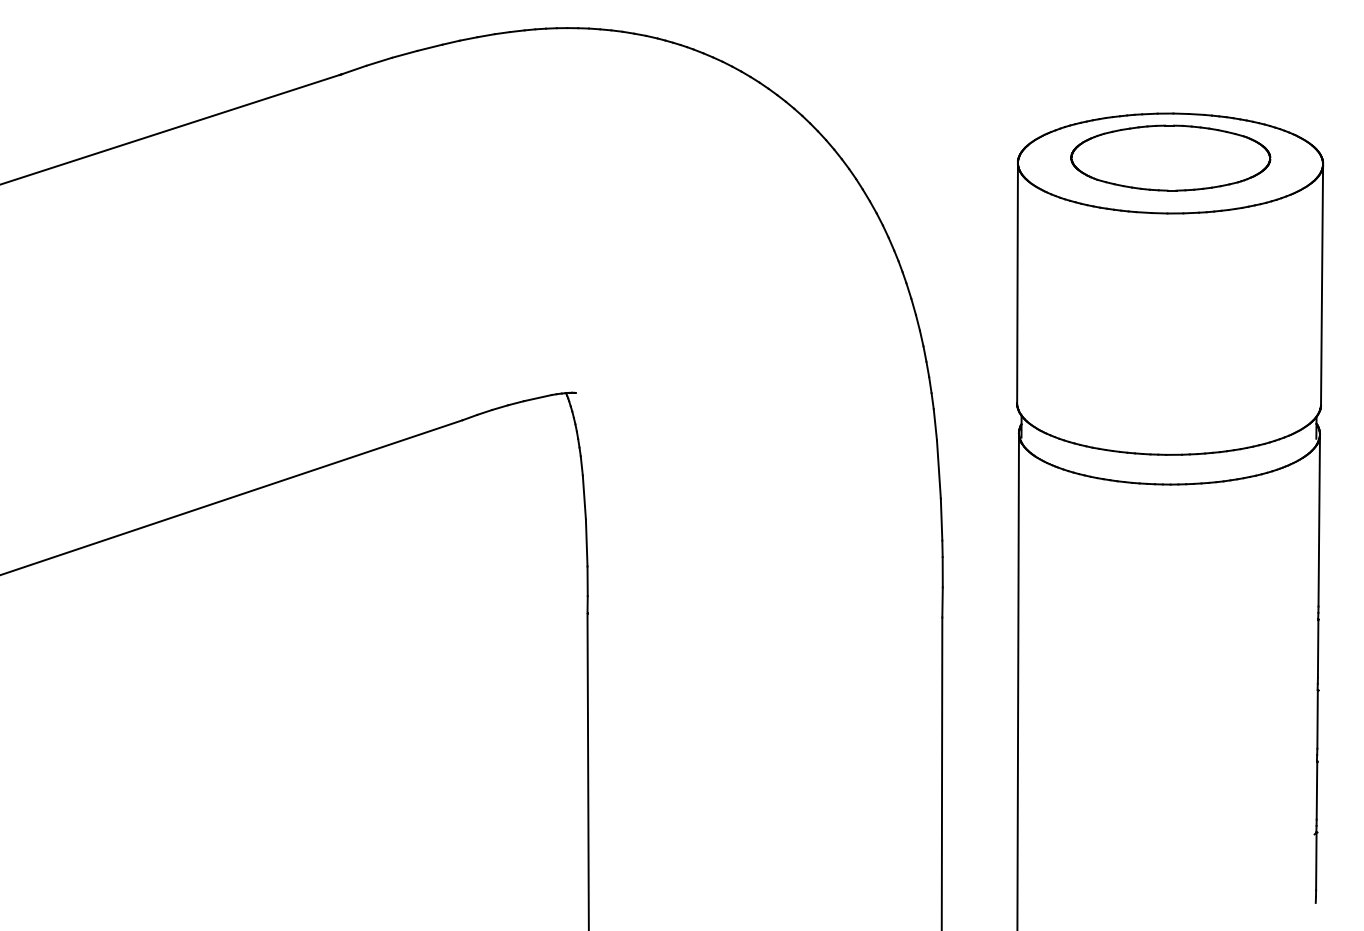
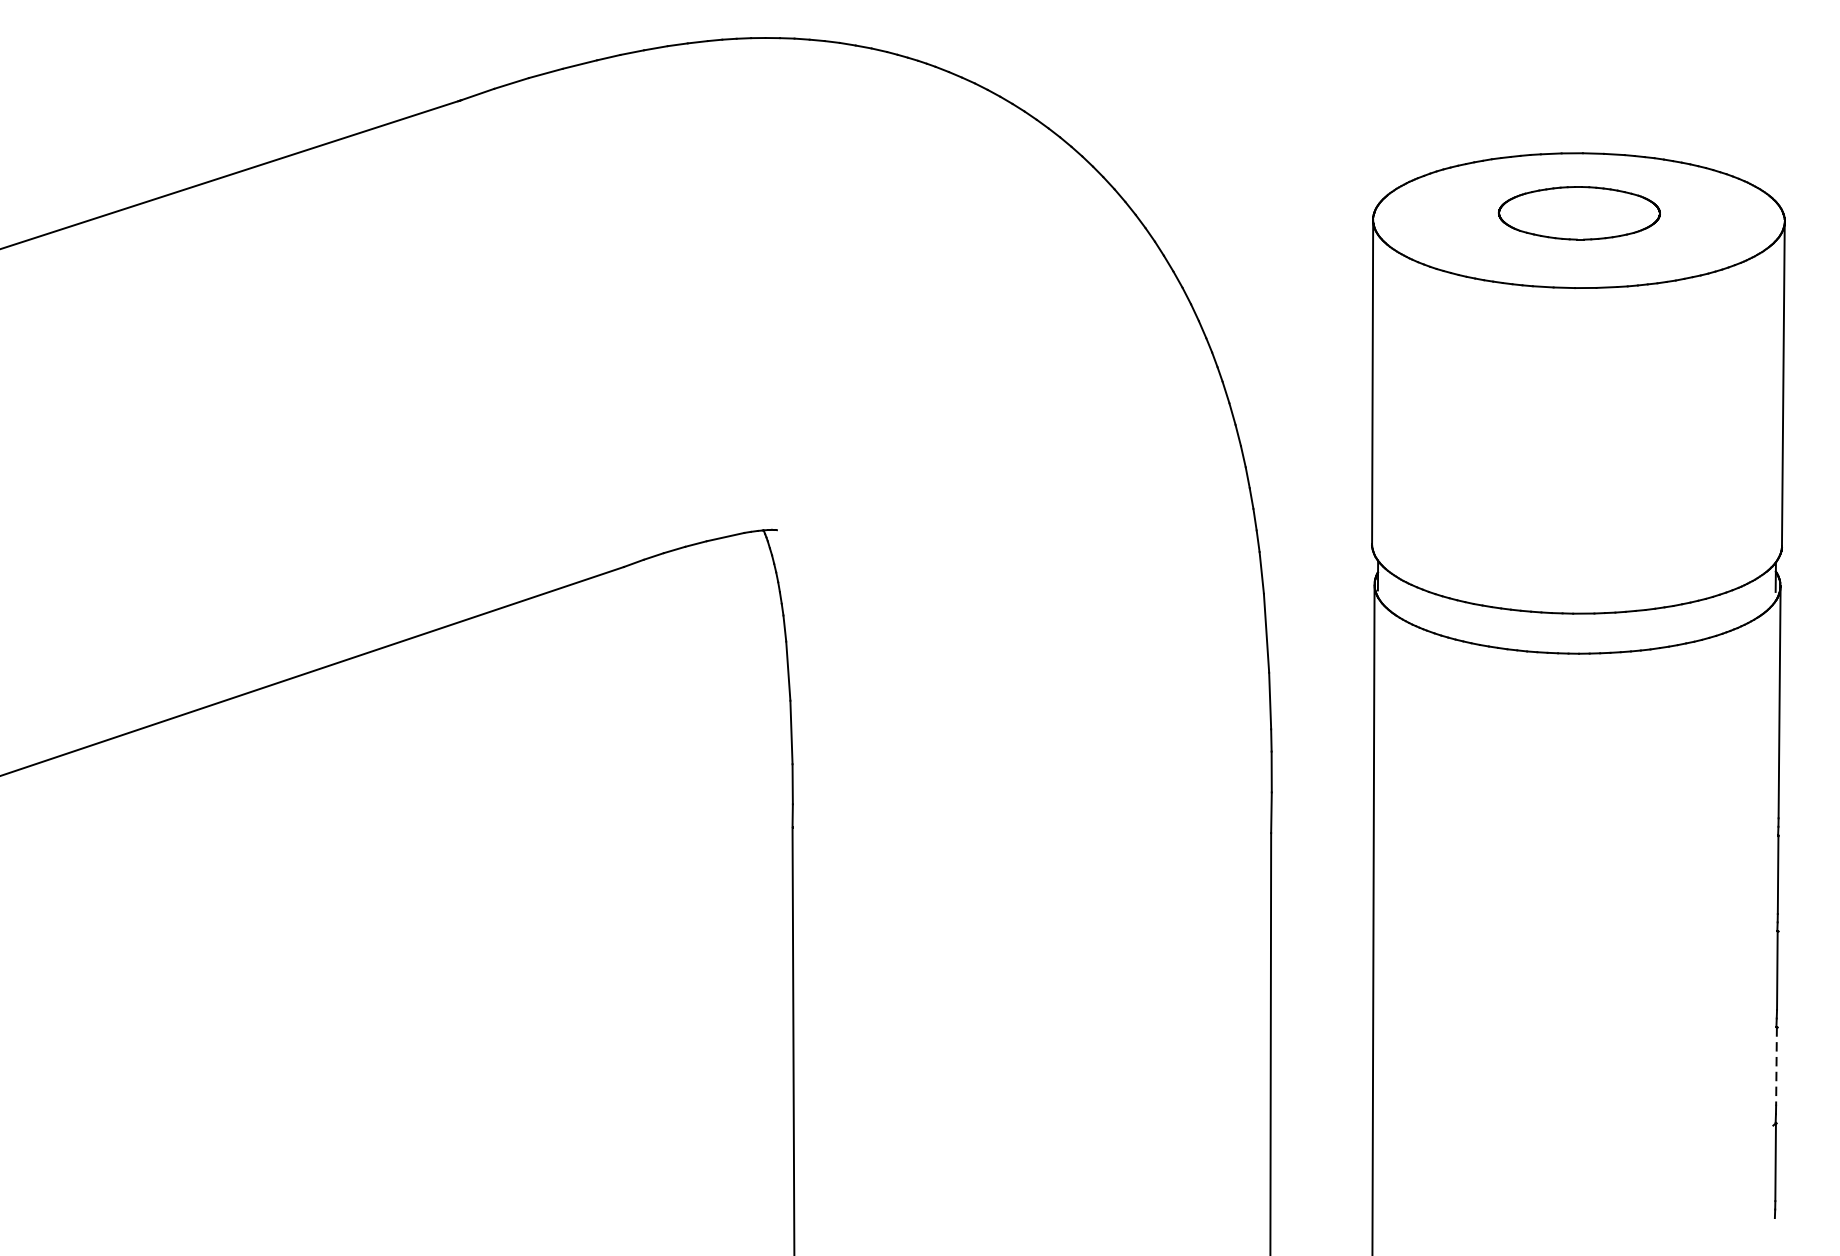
part: (1170, 157) -> (1578, 212), size x0.6
line: (1316, 791) -> (1775, 1067), solid -> dashed

